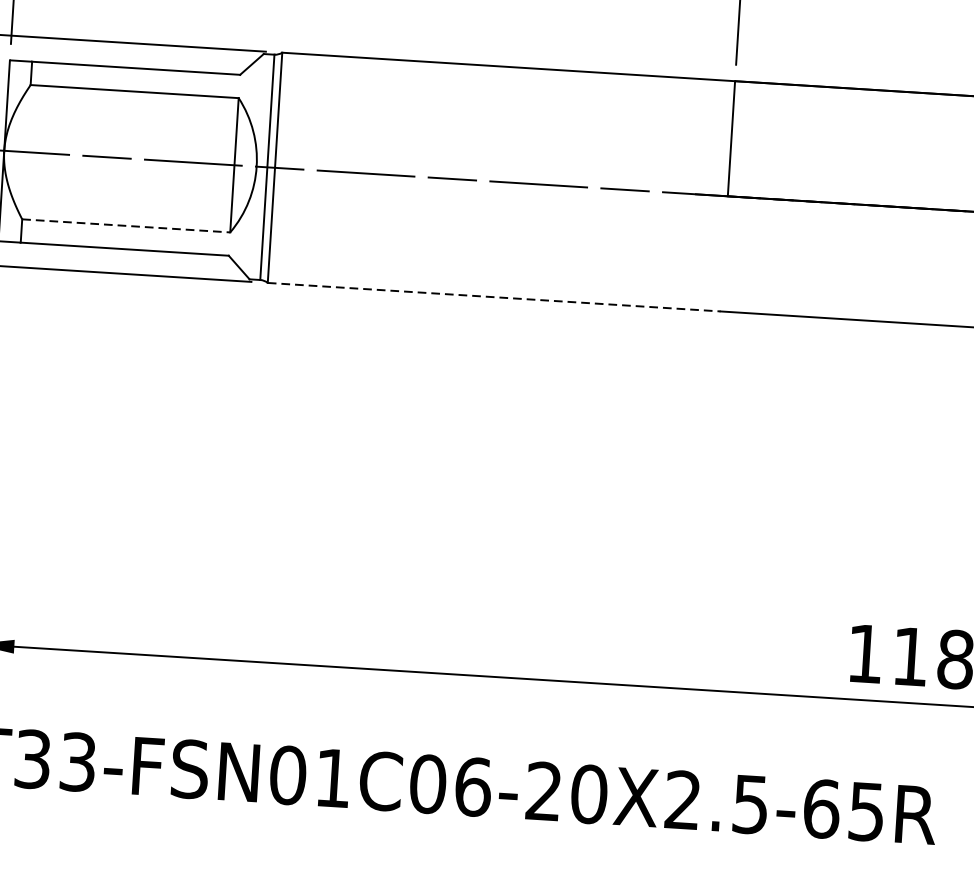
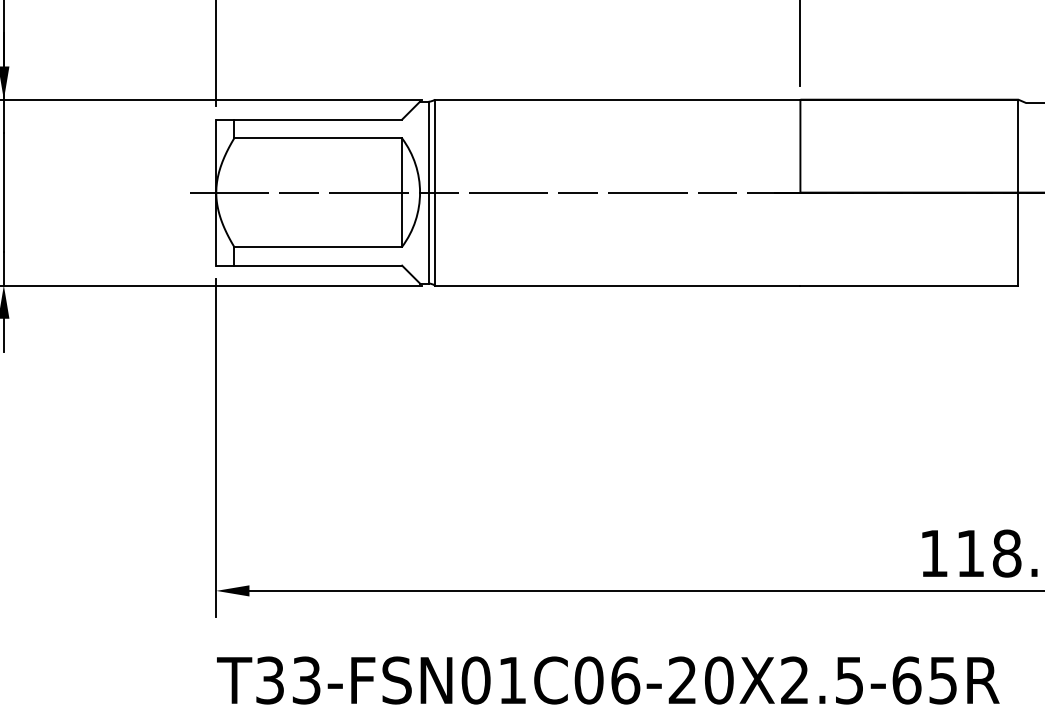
line: (126, 225) -> (318, 246), dashed -> solid
line: (494, 297) -> (617, 285), dashed -> solid

